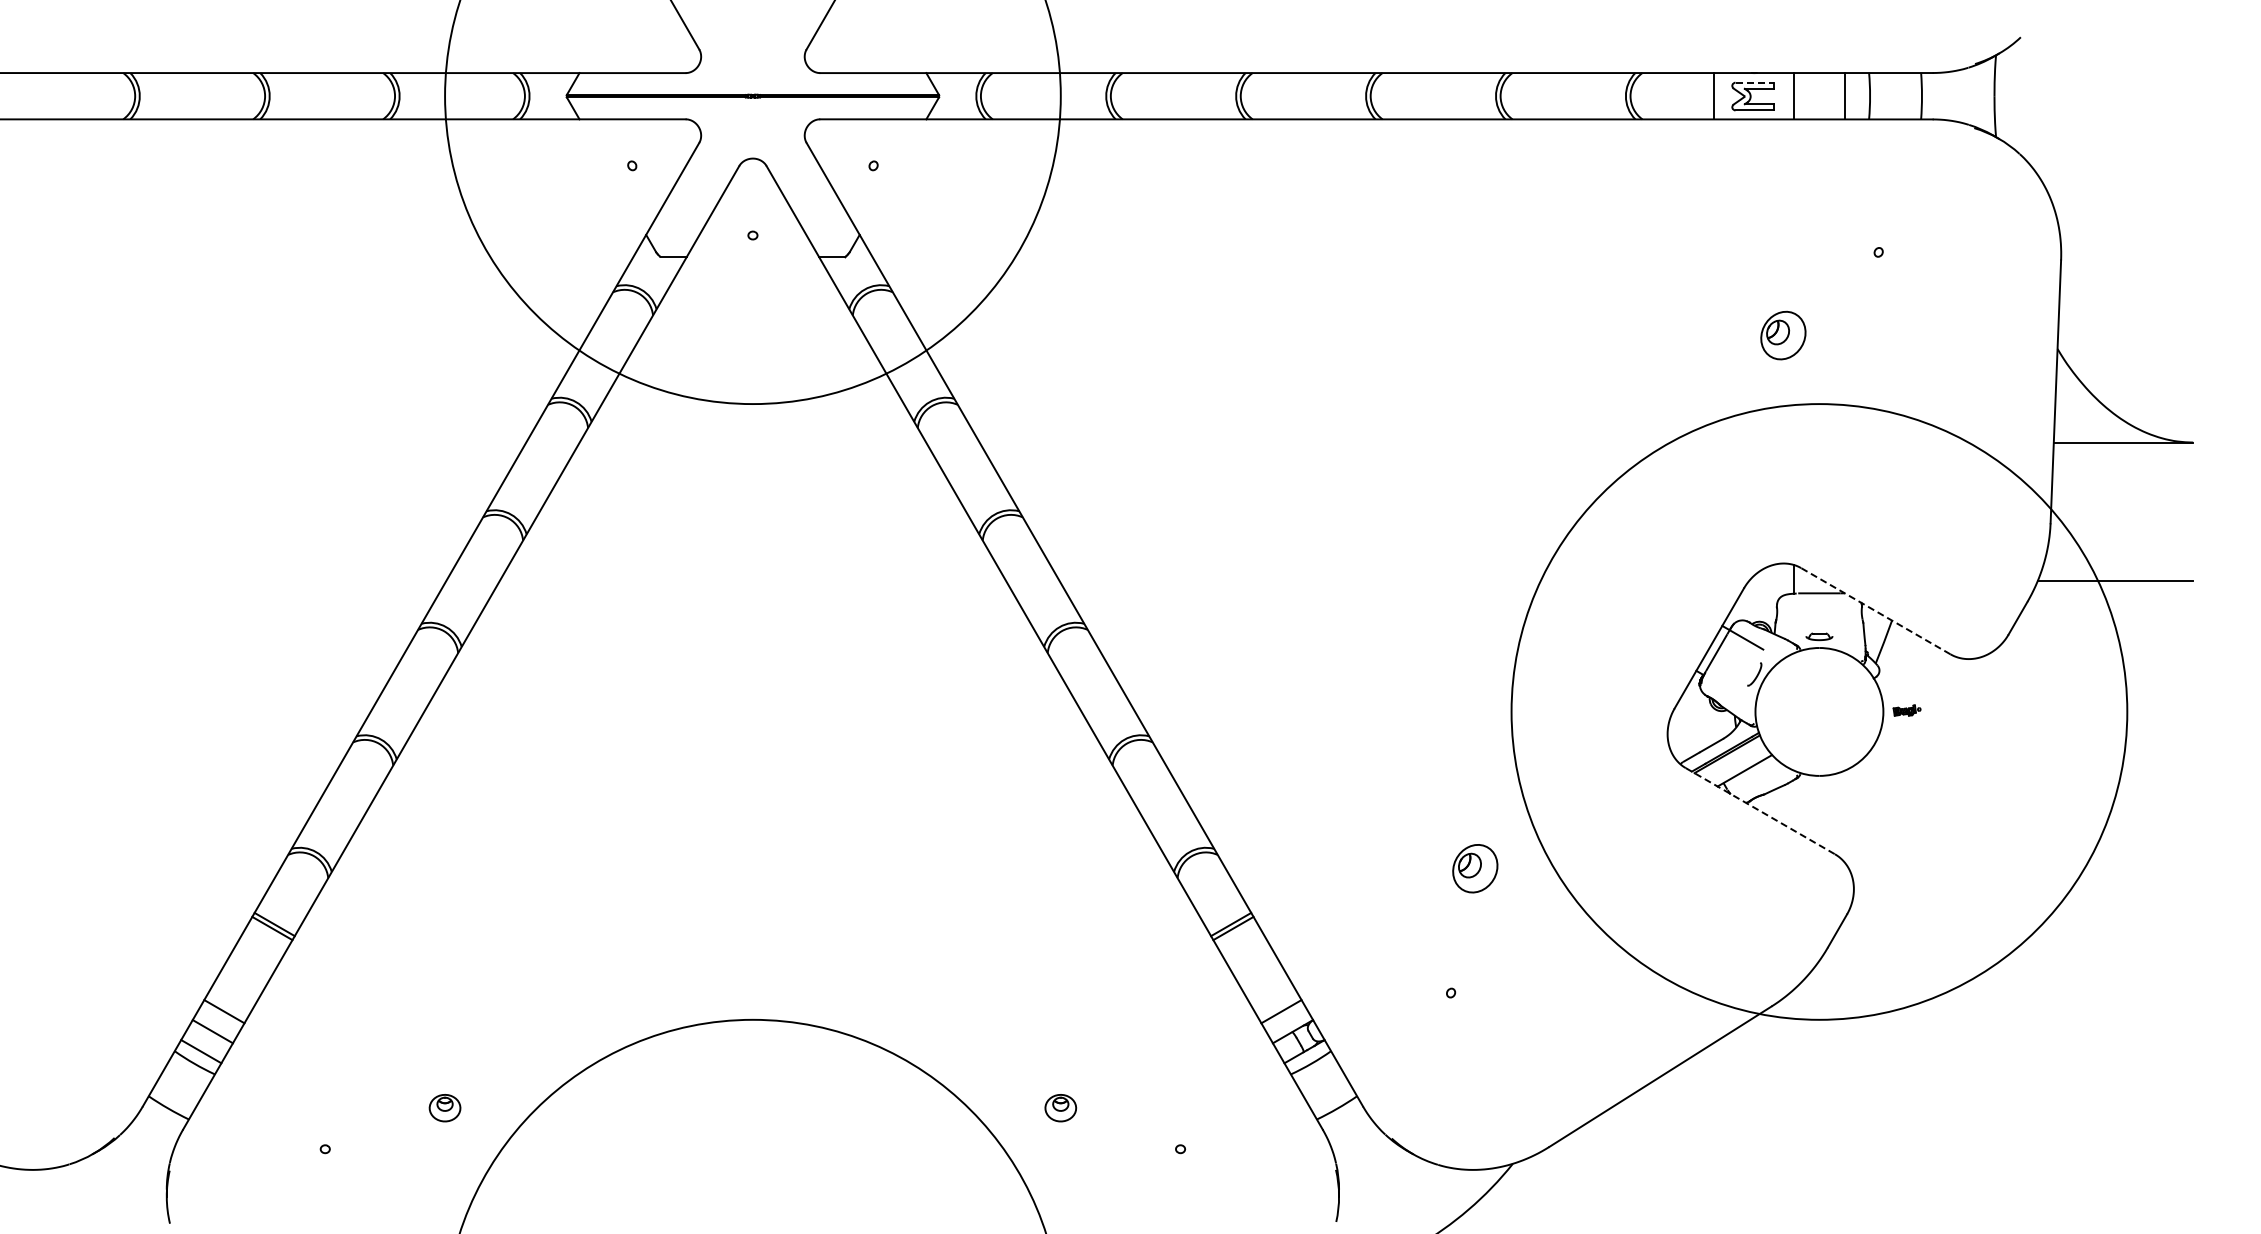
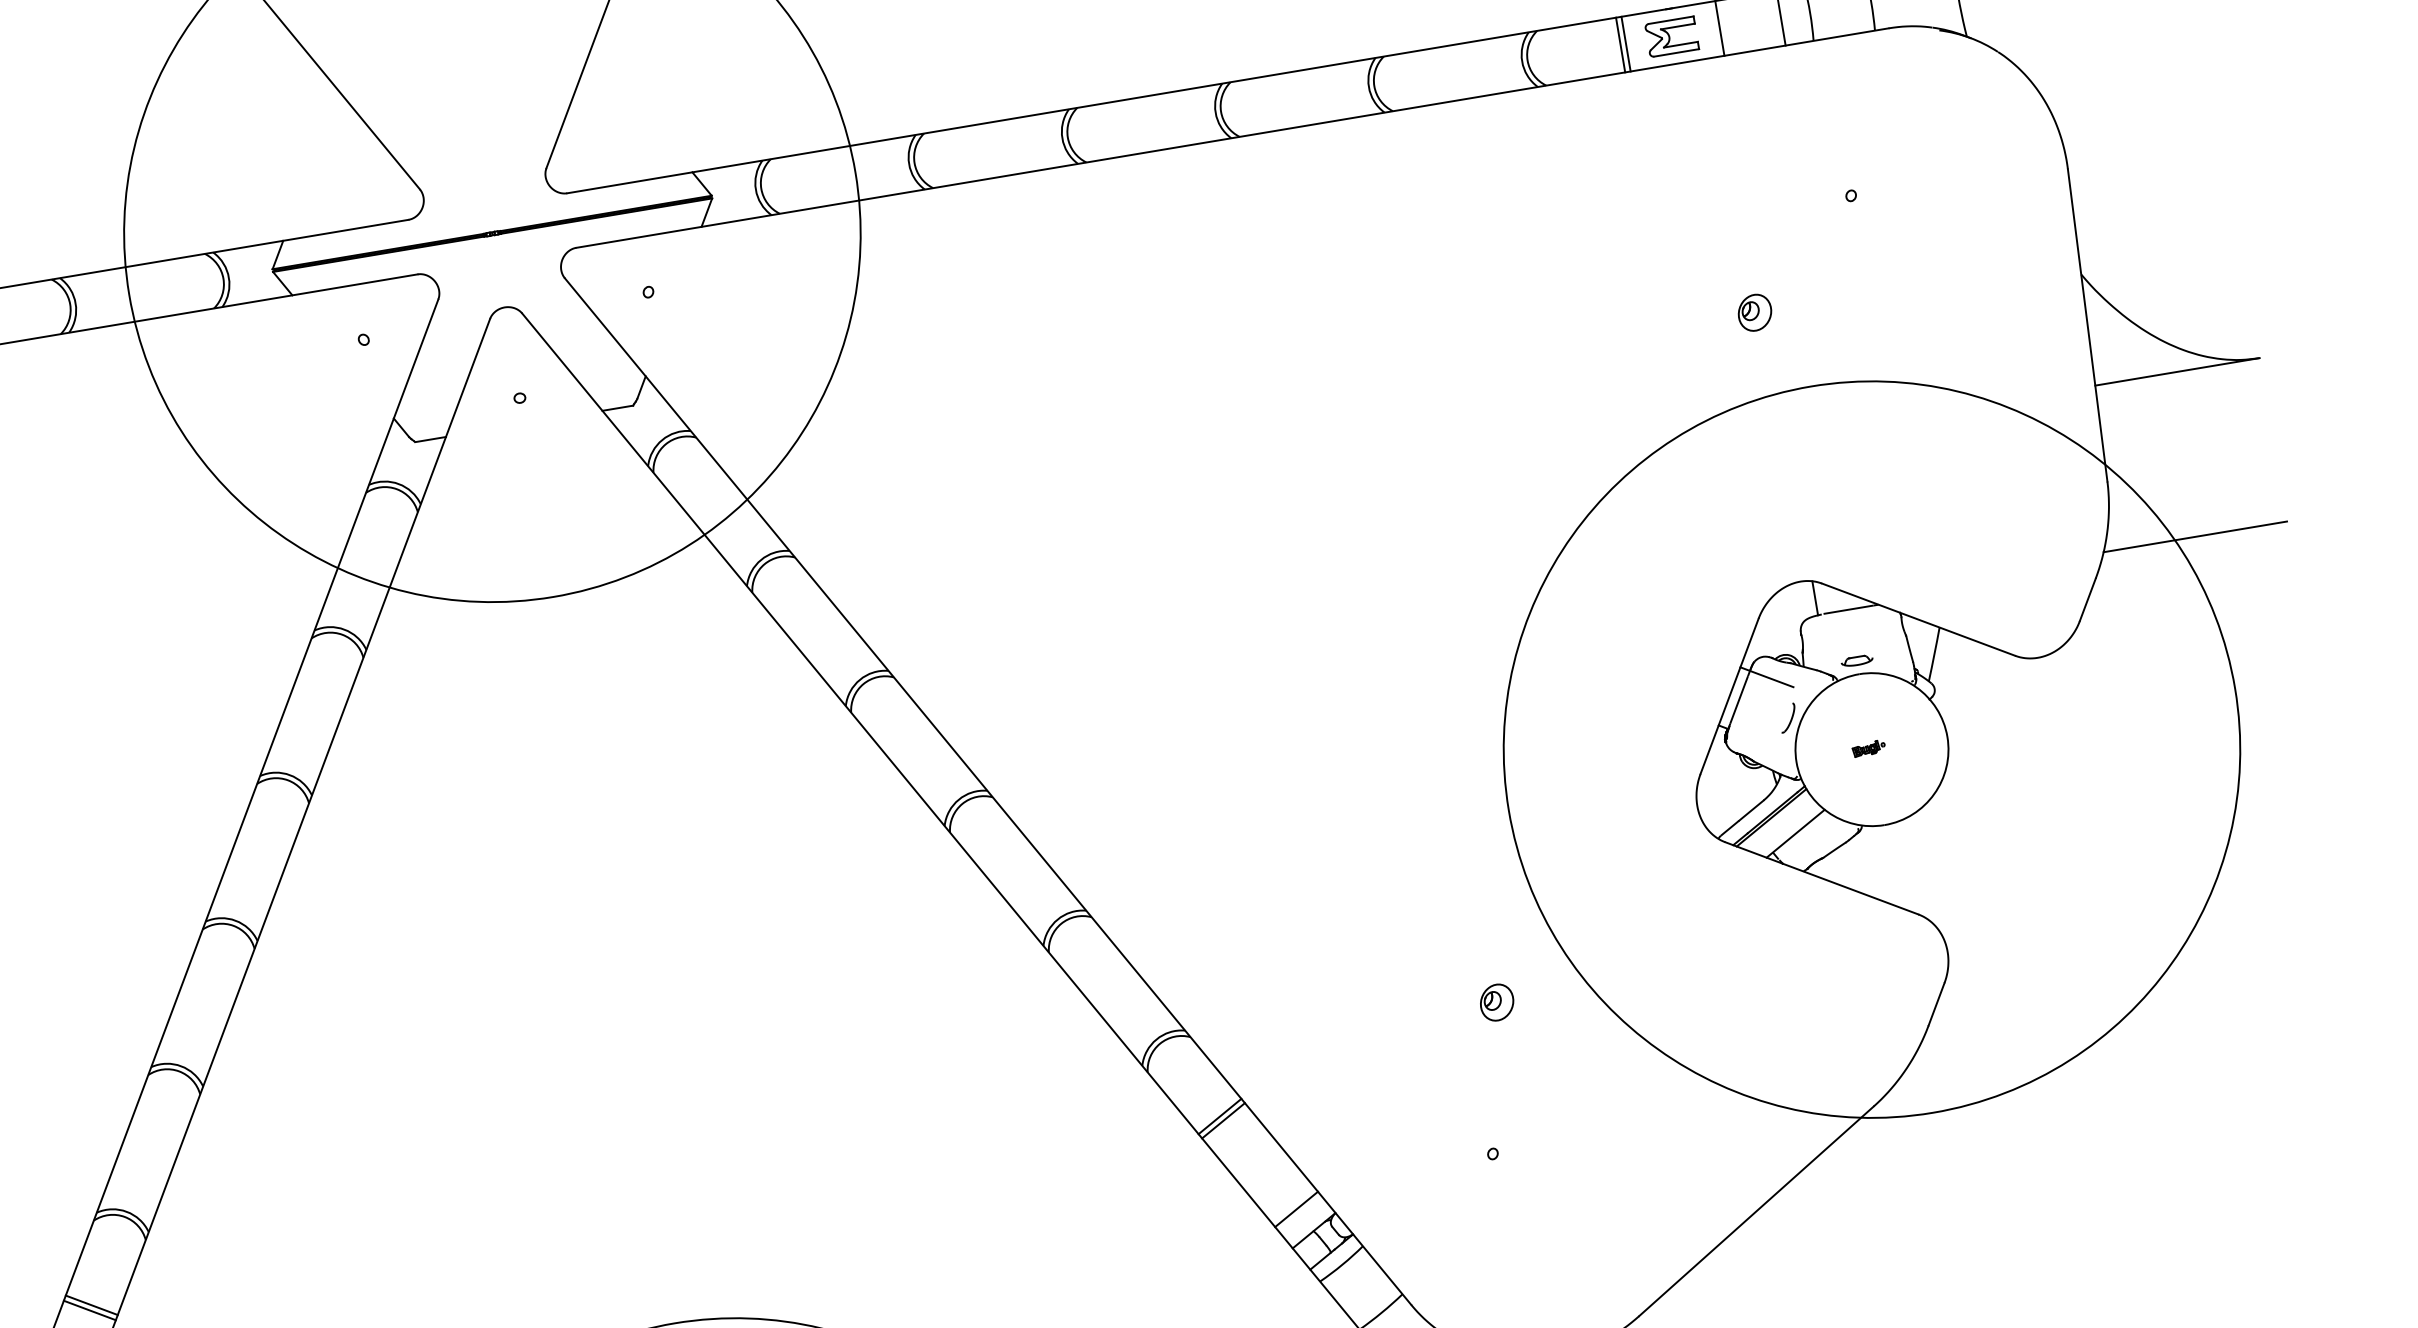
line: (1754, 82) -> (1671, 19), dashed -> solid
line: (1709, 96) -> (1620, 45), added
part: (1782, 335) -> (1754, 312), size x0.62
line: (1875, 610) -> (1918, 618), dashed -> solid
part: (1906, 710) -> (1868, 748), moved
line: (1760, 811) -> (1822, 878), dashed -> solid
part: (1475, 868) -> (1497, 1002), size x0.62

